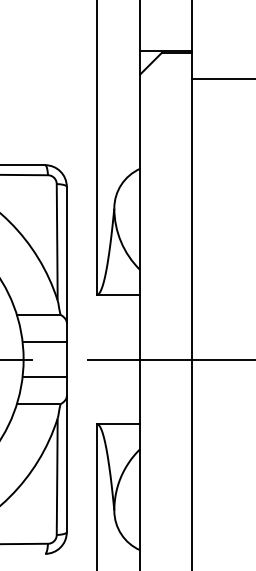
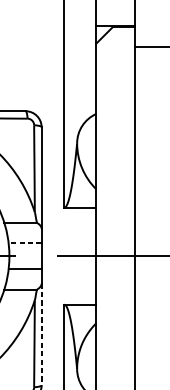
line: (44, 342) -> (25, 243), solid -> dashed
line: (66, 464) -> (41, 334), solid -> dashed

